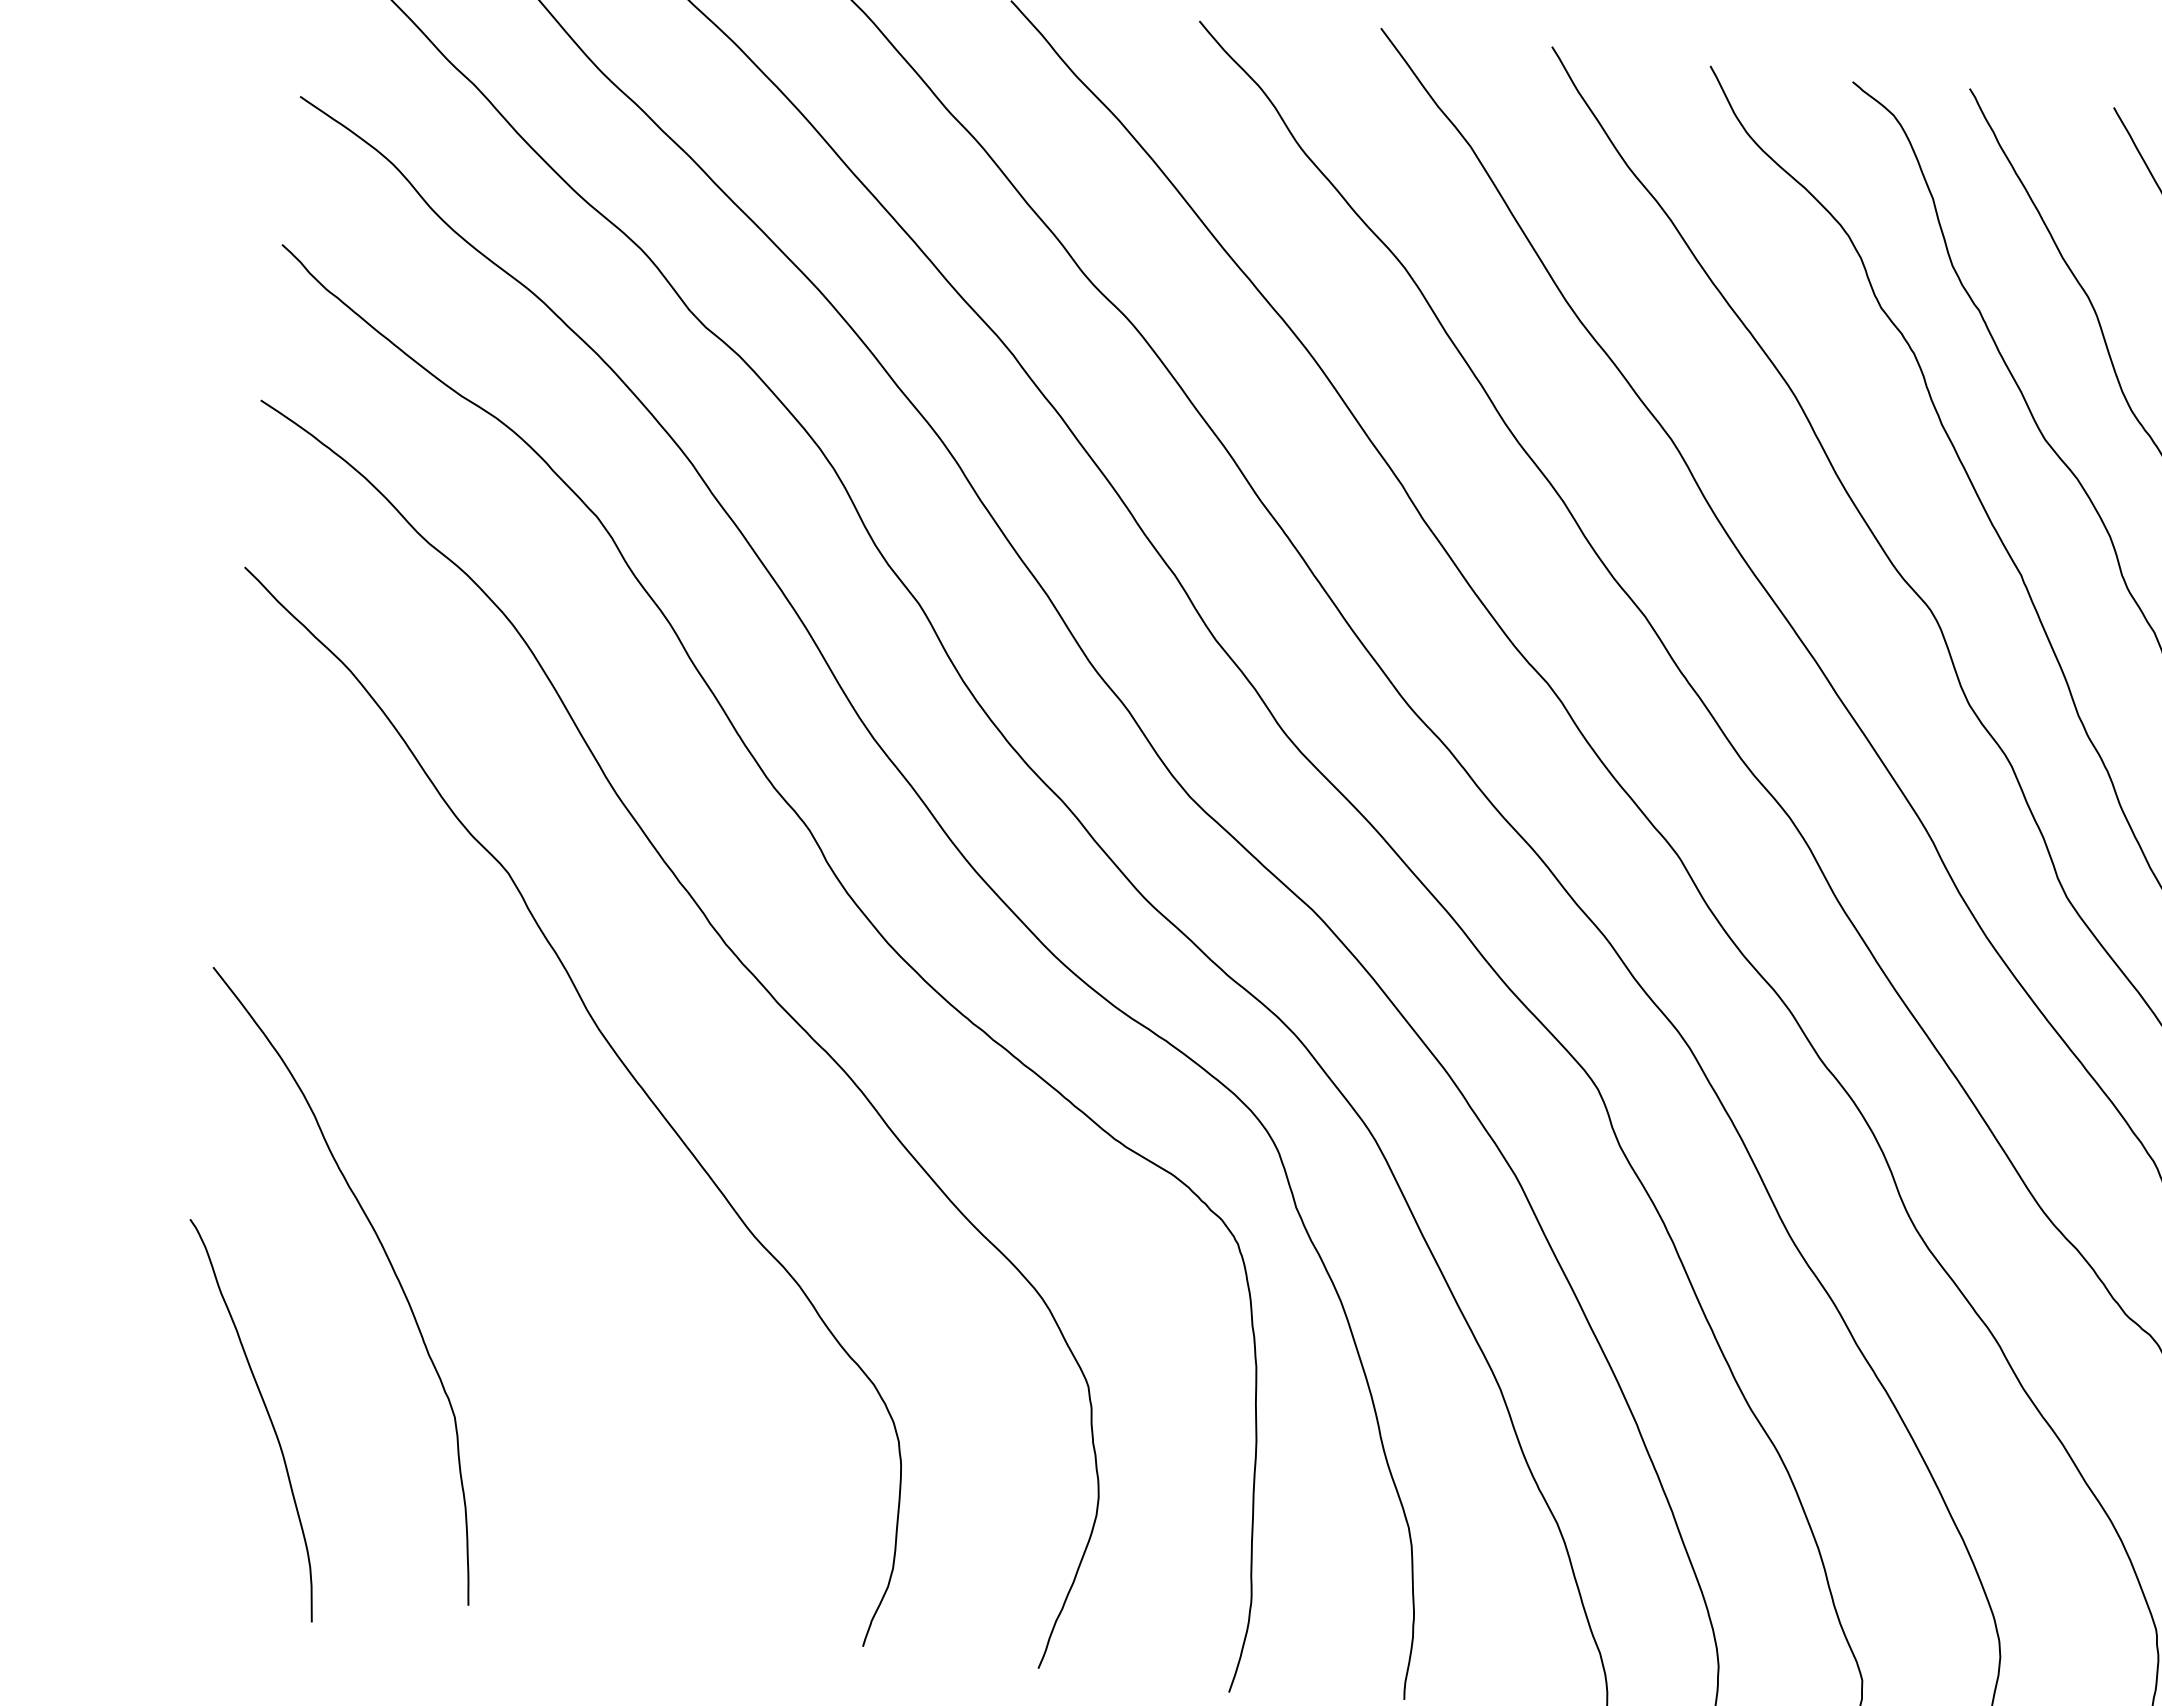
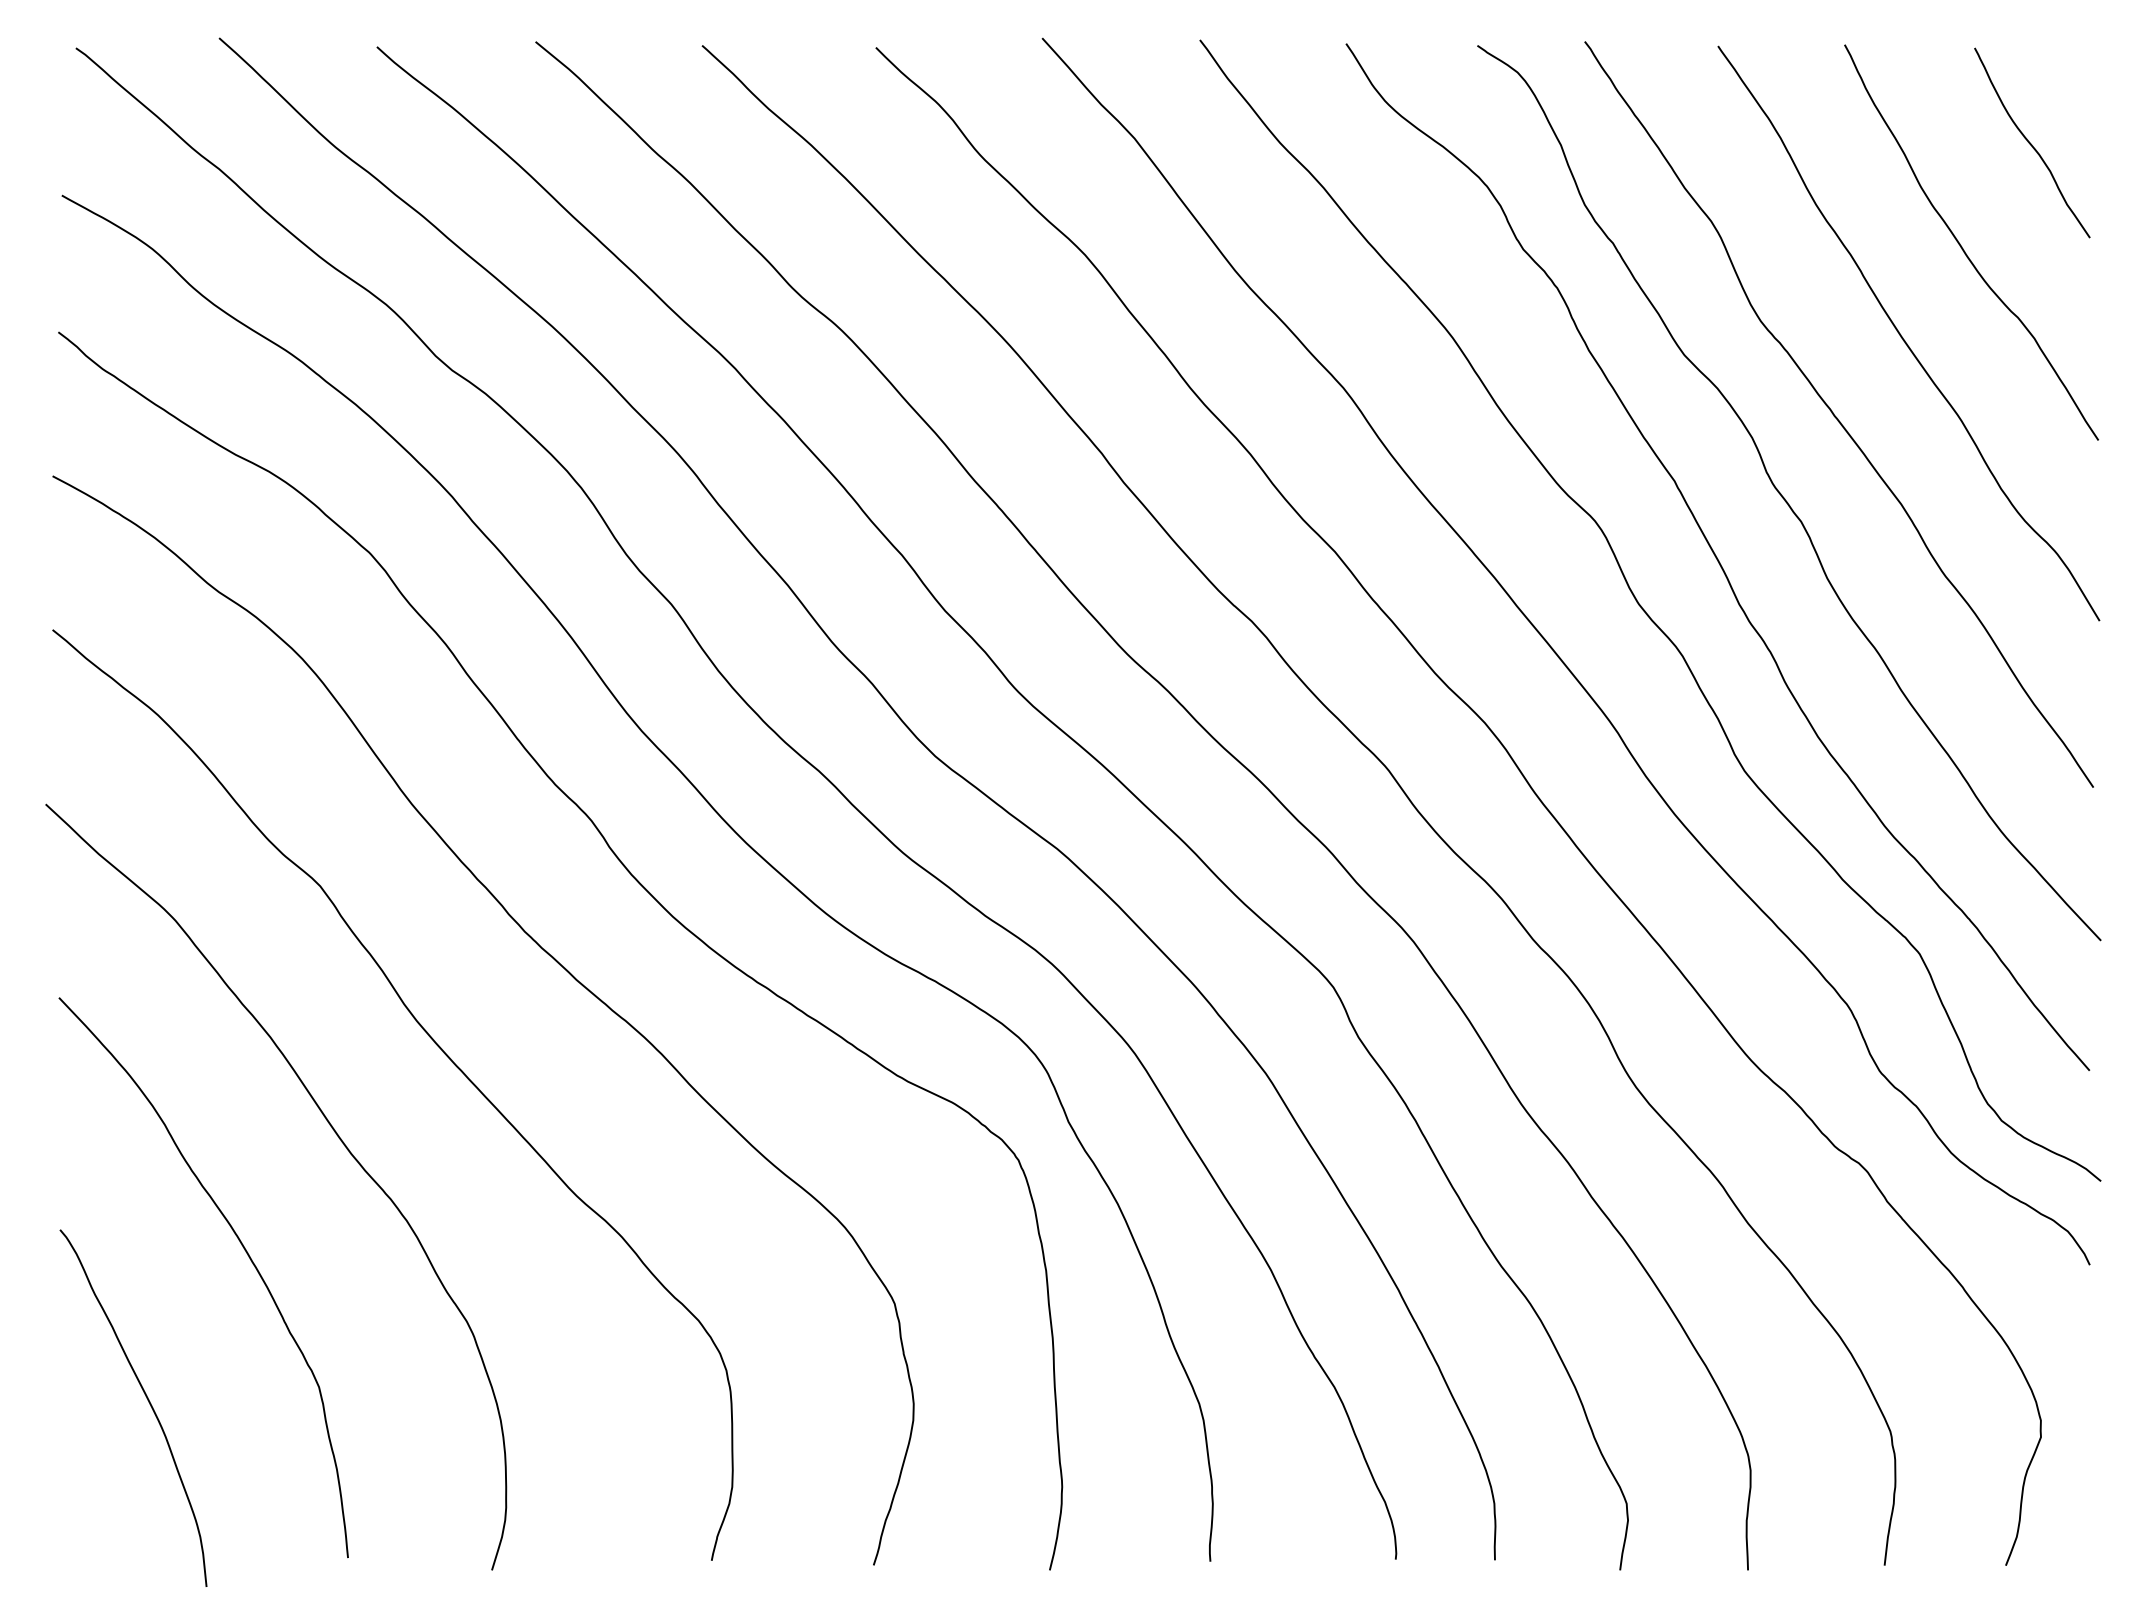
curve: (501, 1149) -> (338, 1138), added

